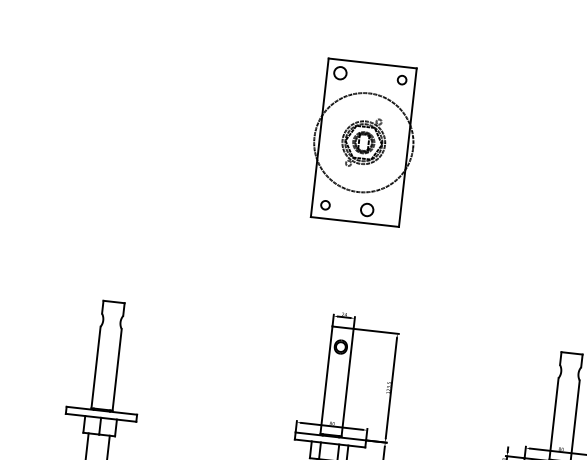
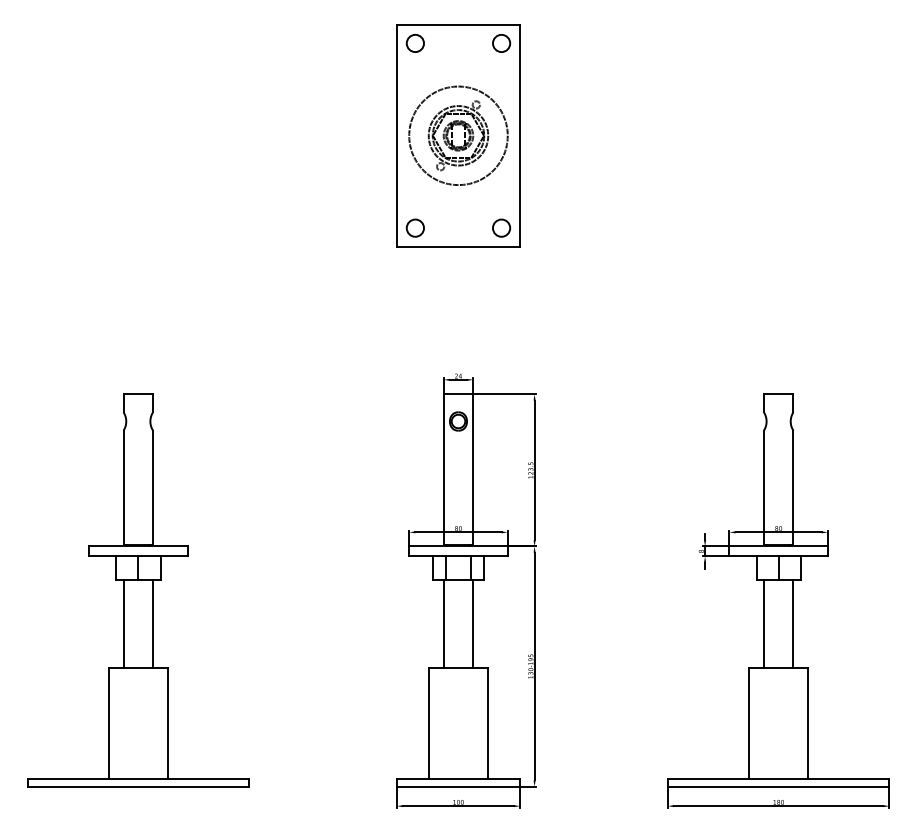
circle: (401, 80) -> (501, 43), size x1.43
circle: (363, 142) -> (458, 135), size x0.71
circle: (324, 204) -> (414, 227), size x1.43
circle: (367, 209) -> (501, 227), moved

